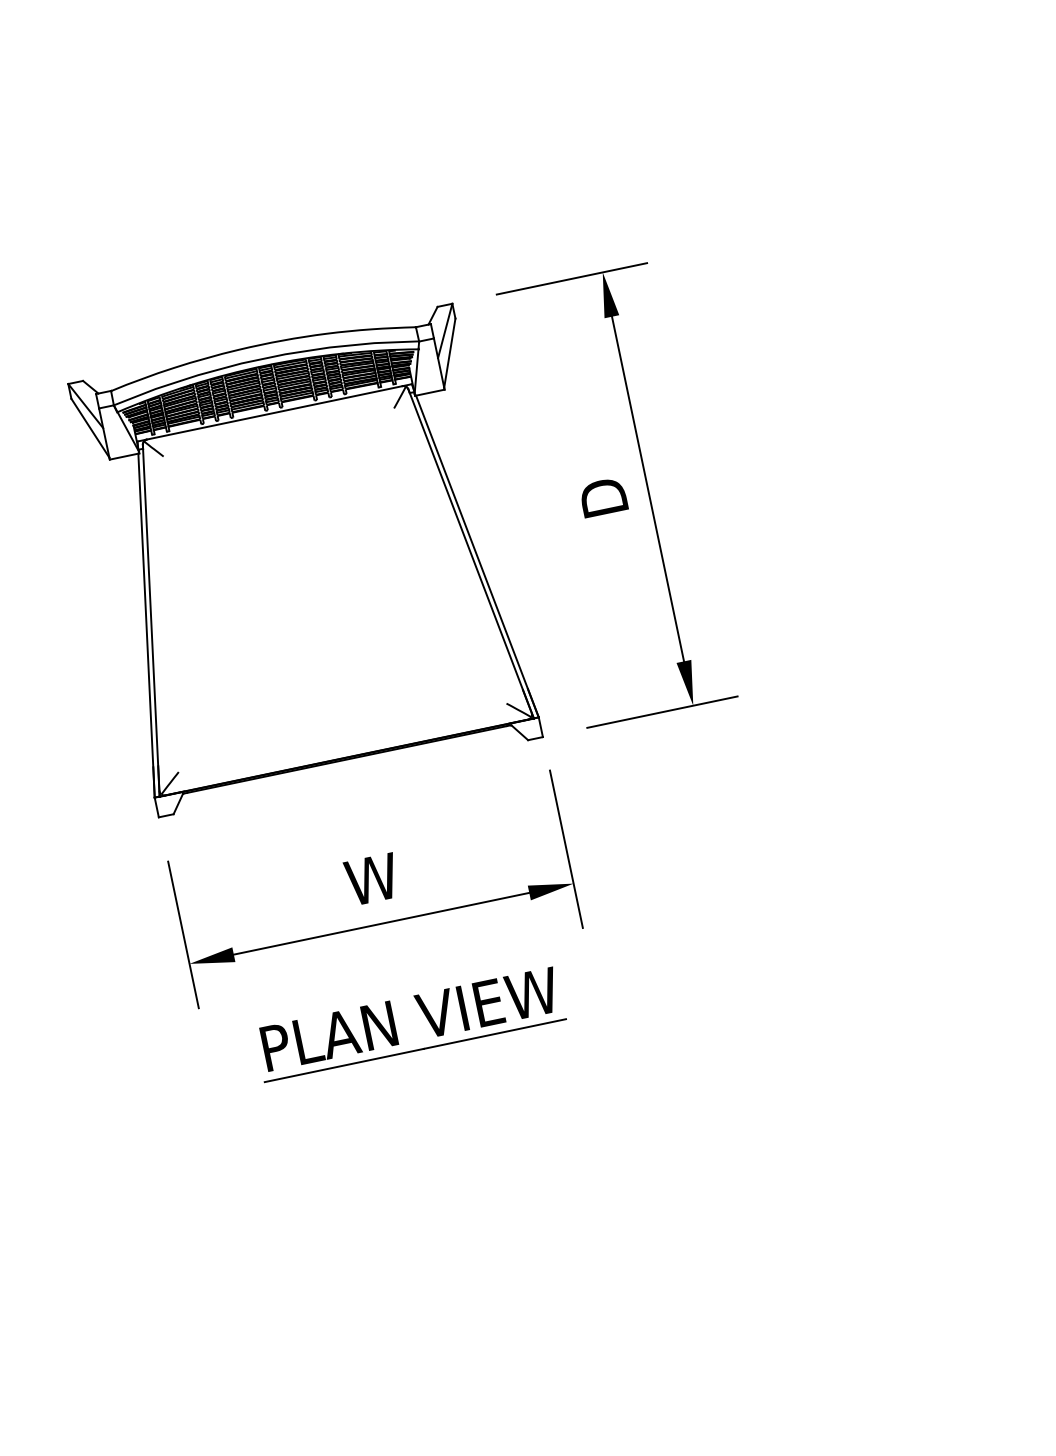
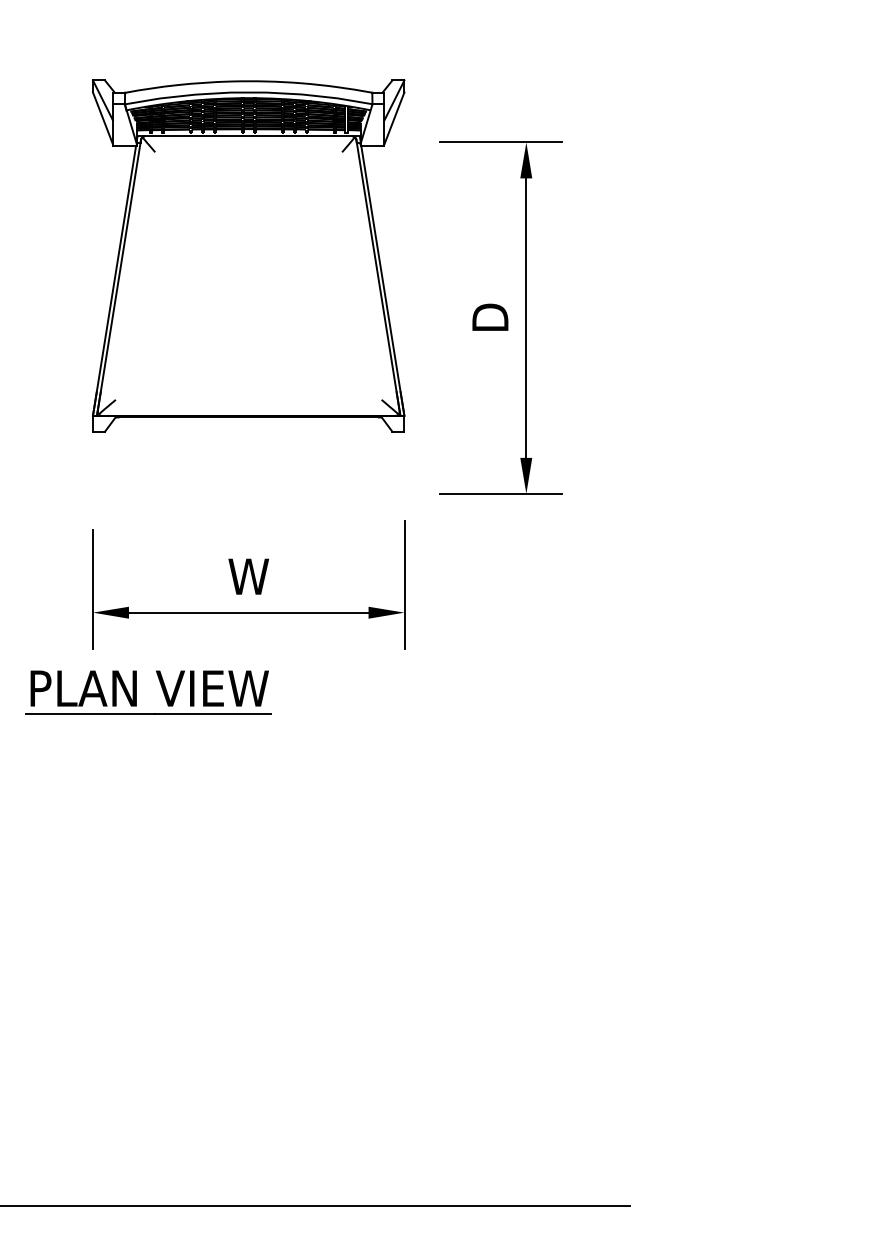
part: (305, 559) -> (248, 255), moved
part: (395, 1027) -> (136, 692), moved

